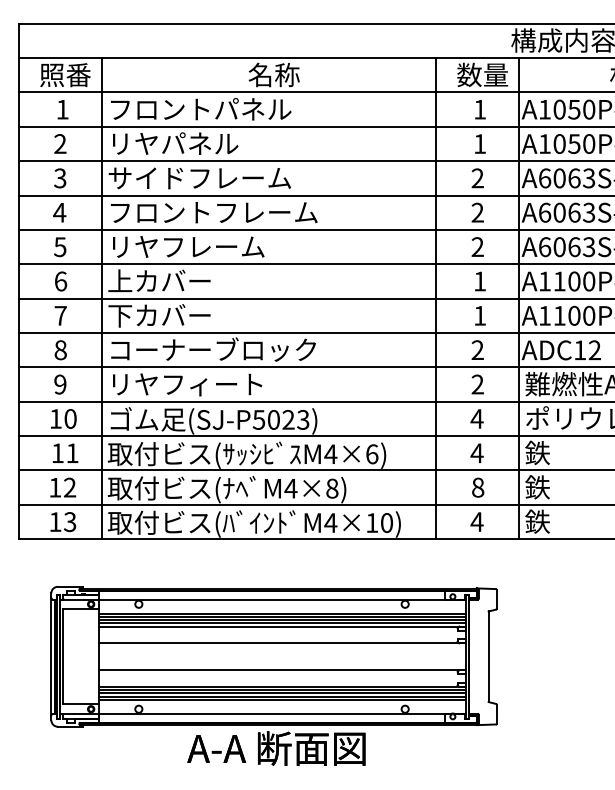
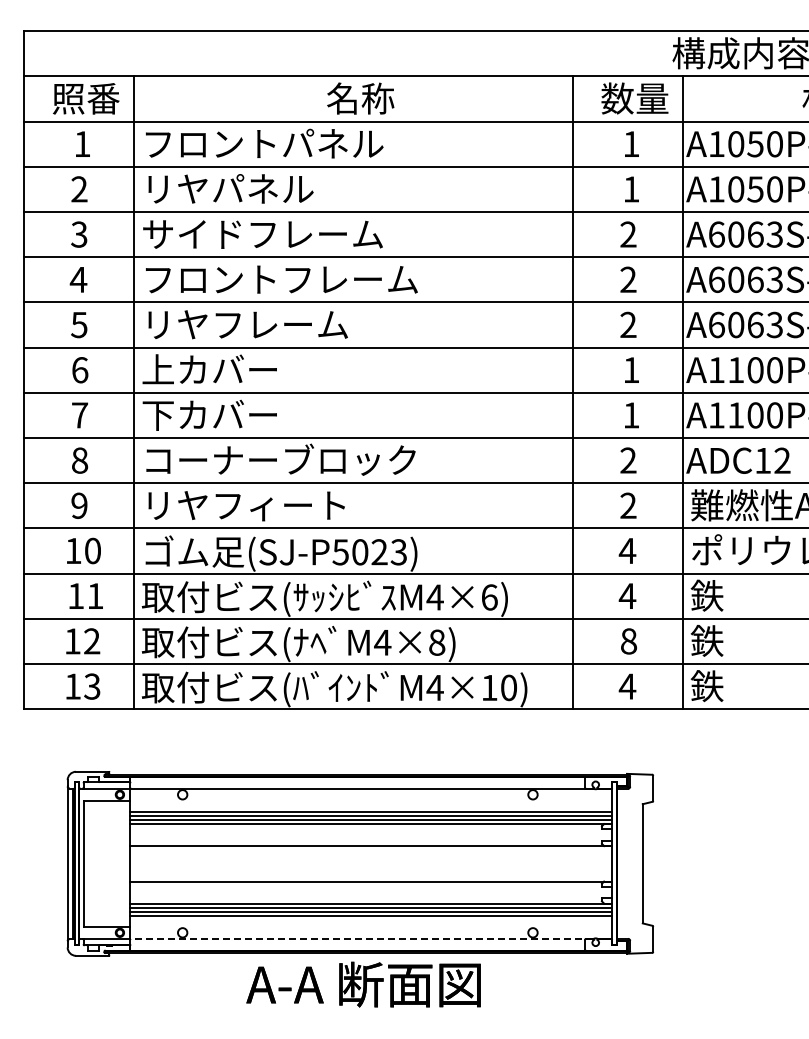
line: (282, 613) -> (371, 807), removed
line: (282, 699) -> (371, 920), removed
line: (274, 714) -> (361, 939), solid -> dashed

